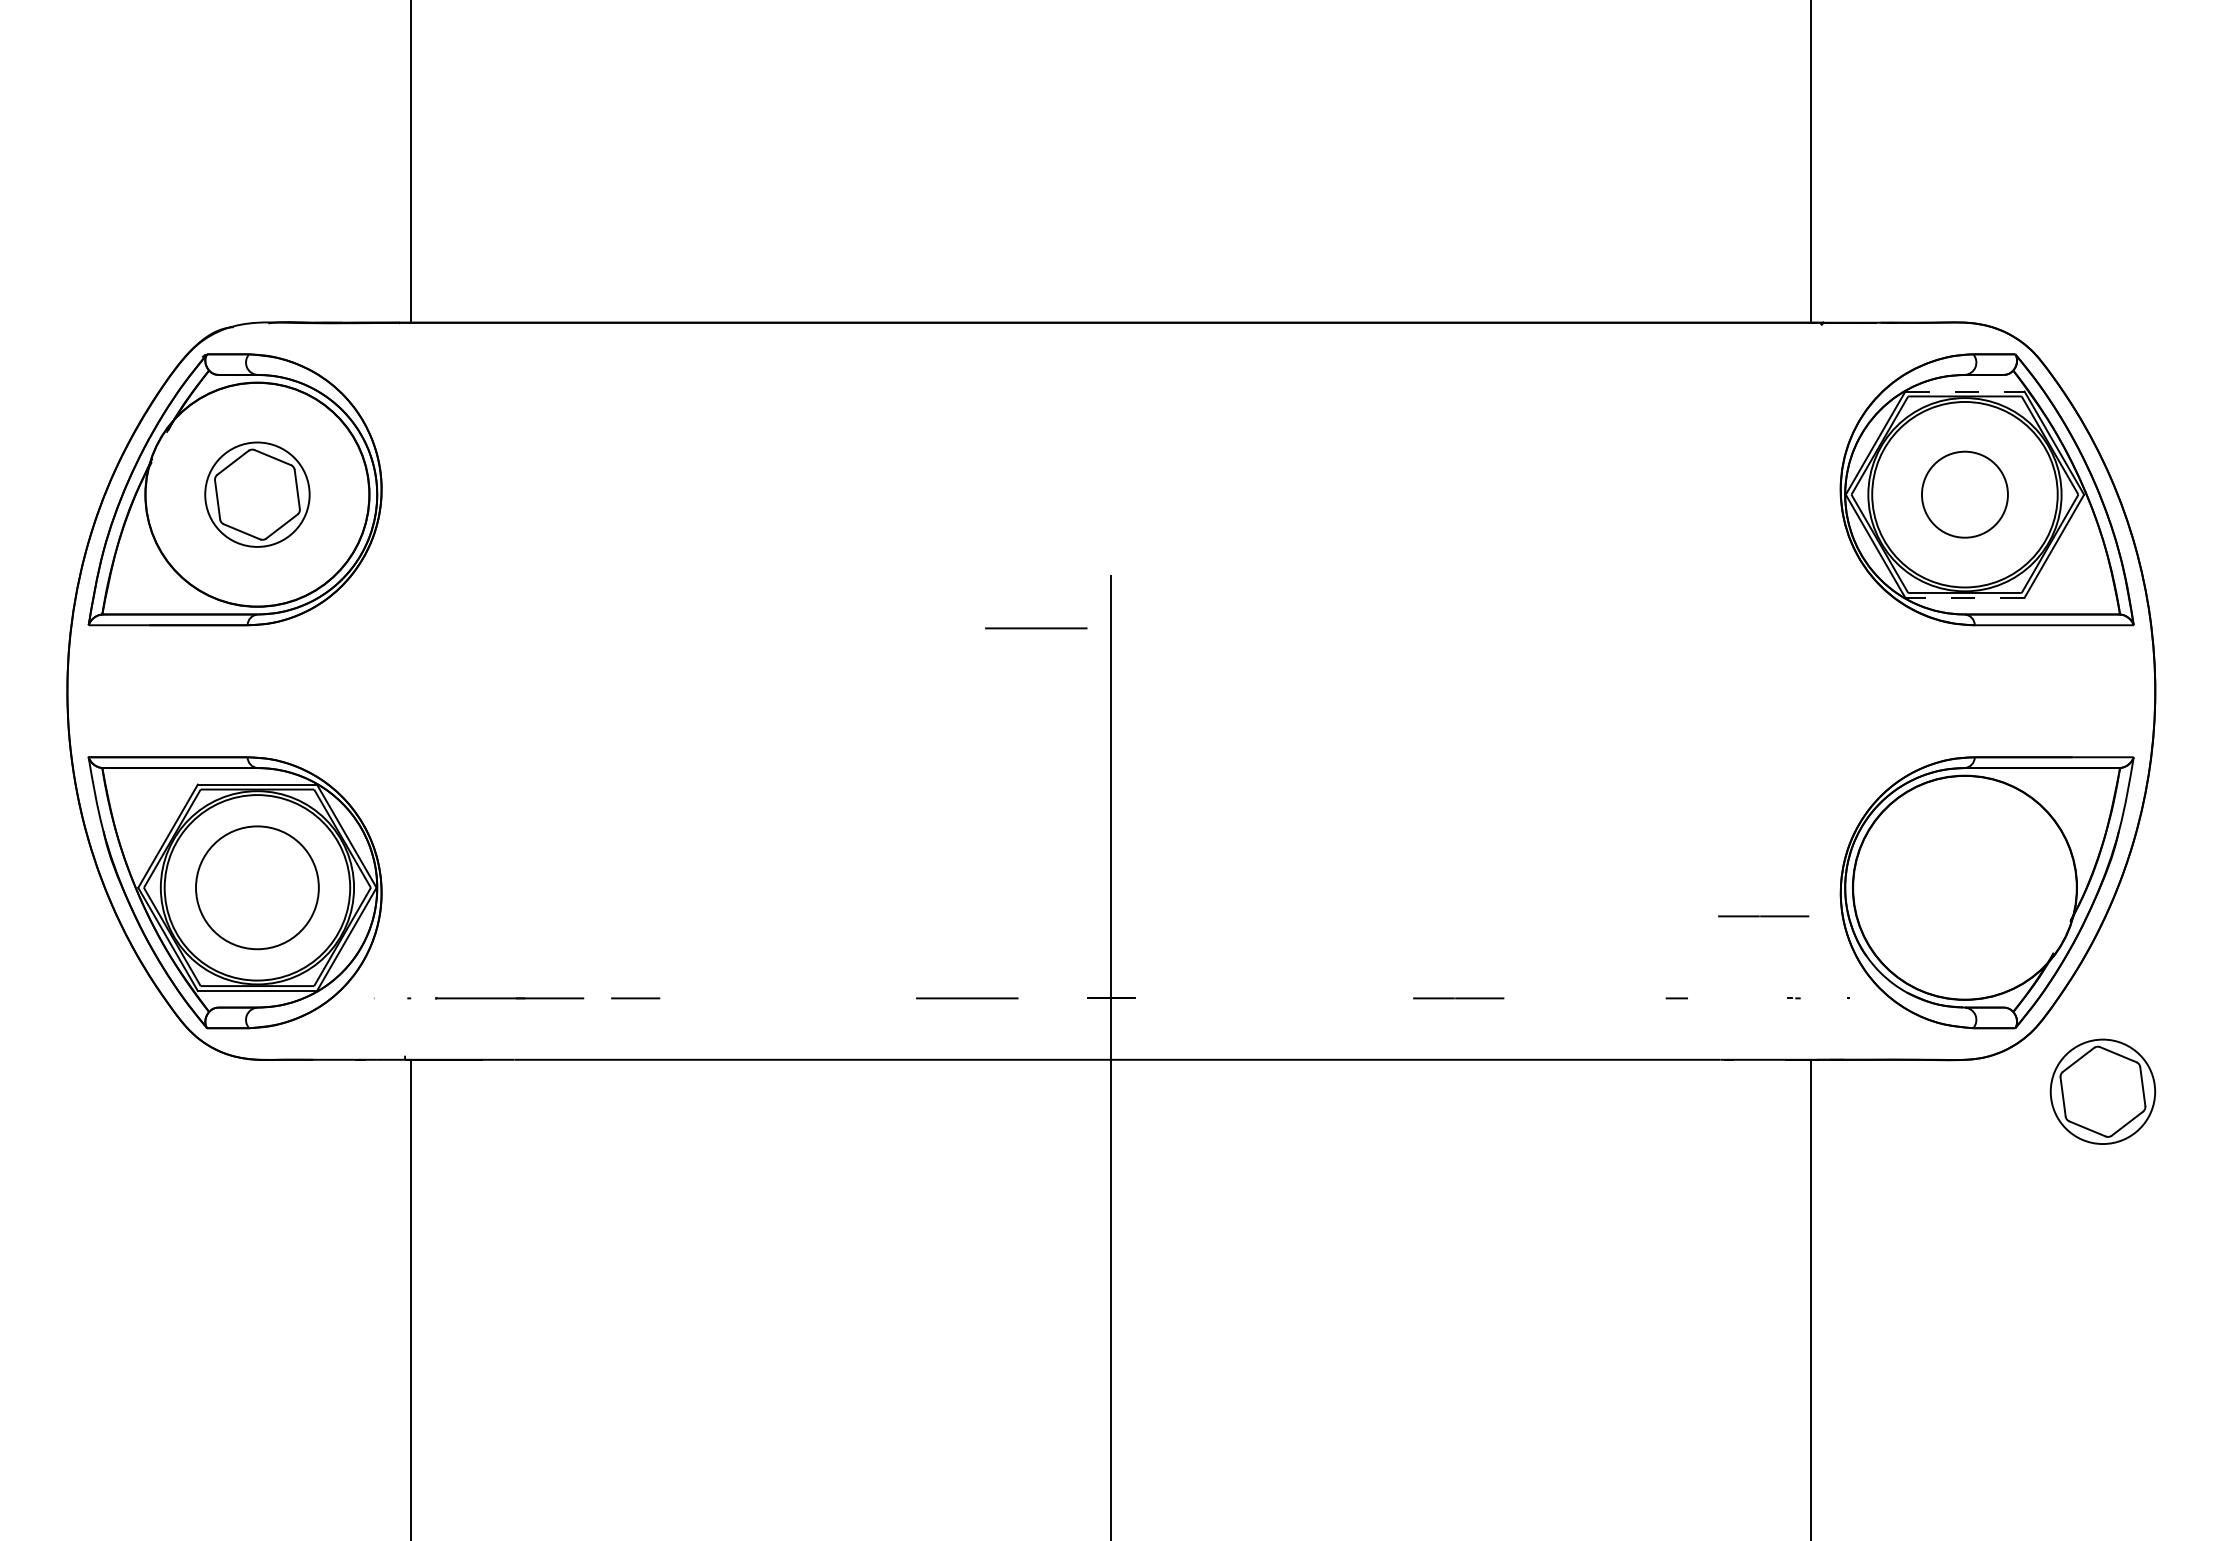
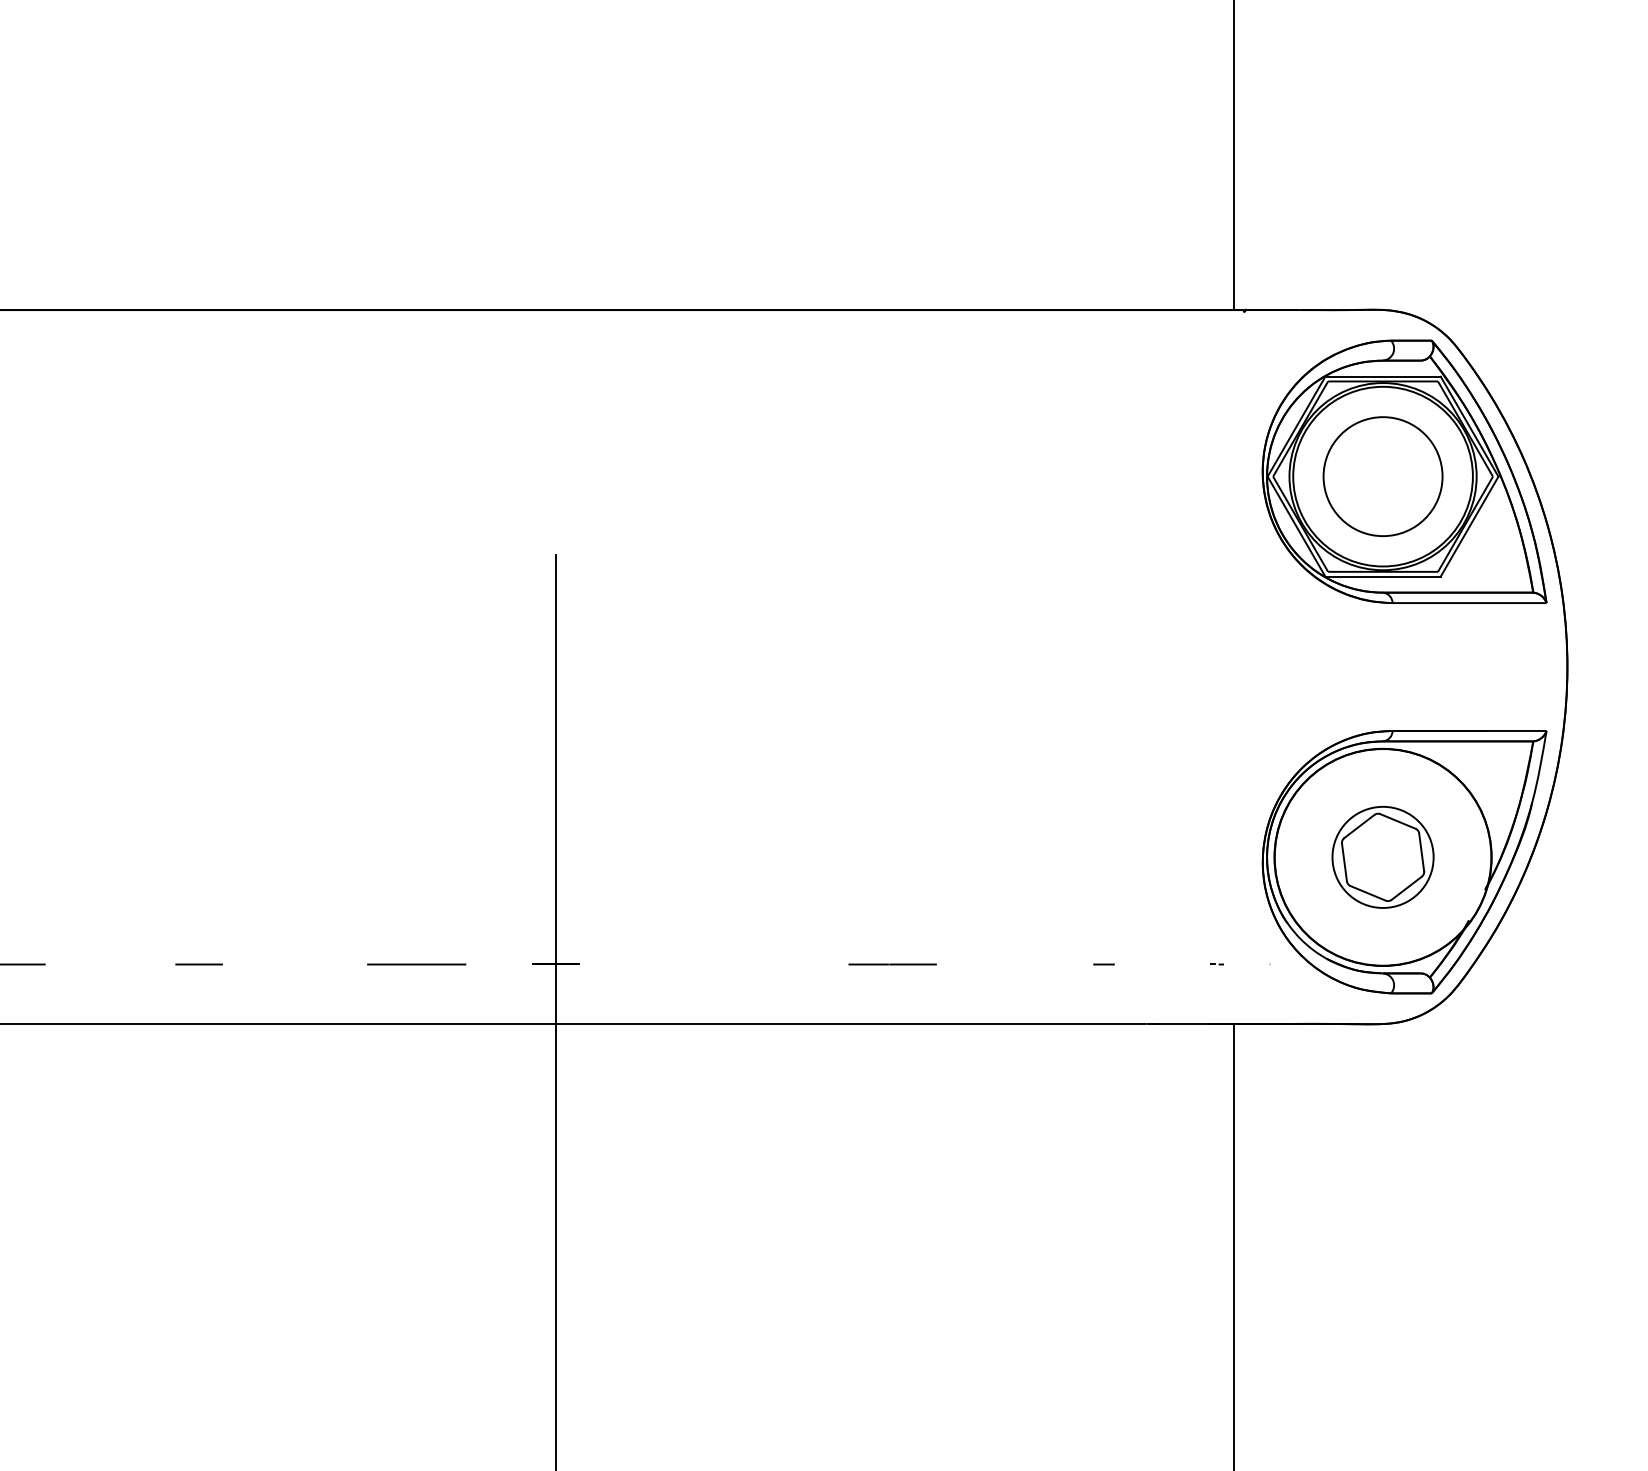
line: (1964, 391) -> (1382, 376), dashed -> solid
circle: (1964, 494) -> (1382, 476), size x1.43
line: (1964, 597) -> (1382, 576), dashed -> solid
line: (1036, 628) -> (483, 606), removed
line: (1763, 916) -> (1187, 885), removed
line: (635, 998) -> (198, 964), moved
part: (2102, 1091) -> (1382, 857), moved

